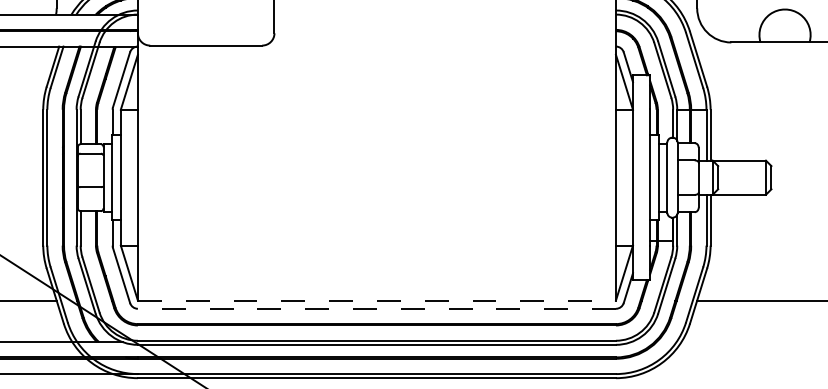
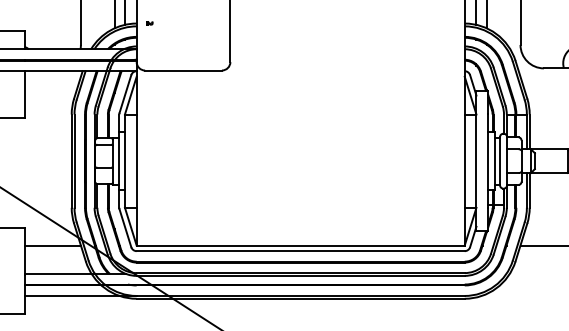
line: (378, 300) -> (301, 245), dashed -> solid
line: (376, 309) -> (300, 251), dashed -> solid

